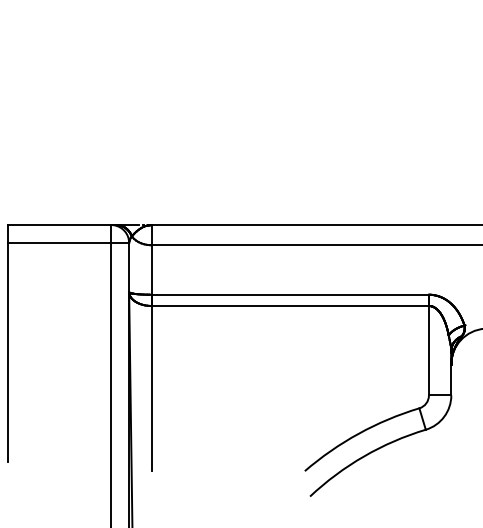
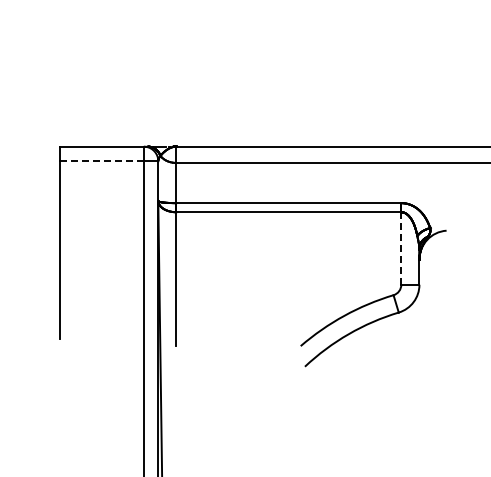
line: (60, 243) -> (102, 161), solid -> dashed
line: (429, 350) -> (401, 248), solid -> dashed

